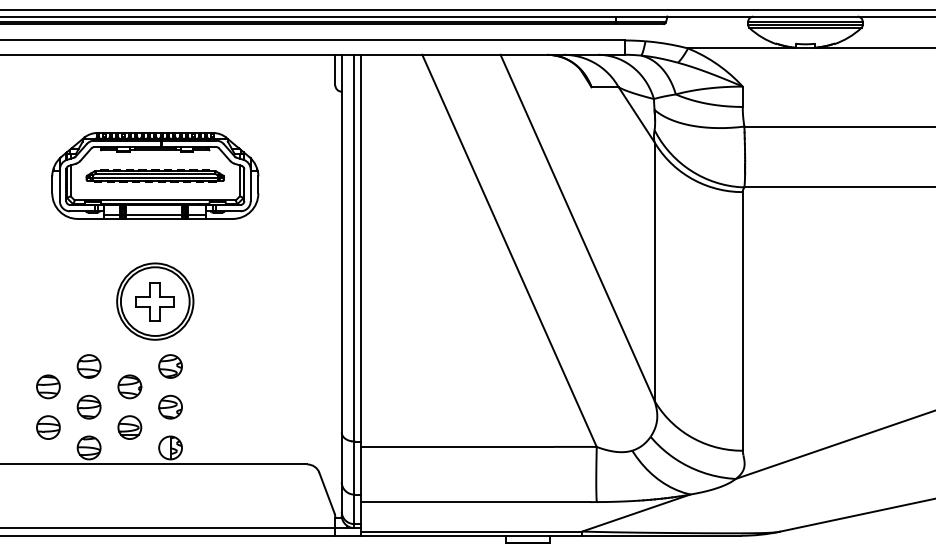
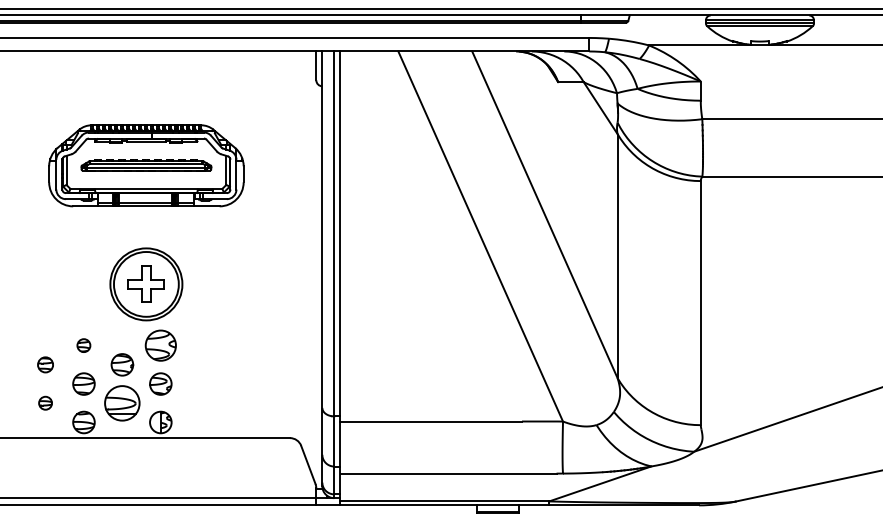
part: (88, 366) -> (83, 345), size x0.6
part: (170, 366) -> (160, 345), size x1.4
part: (48, 386) -> (45, 364), size x0.7
part: (48, 427) -> (45, 403), size x0.6
part: (129, 427) -> (122, 403), size x1.6

